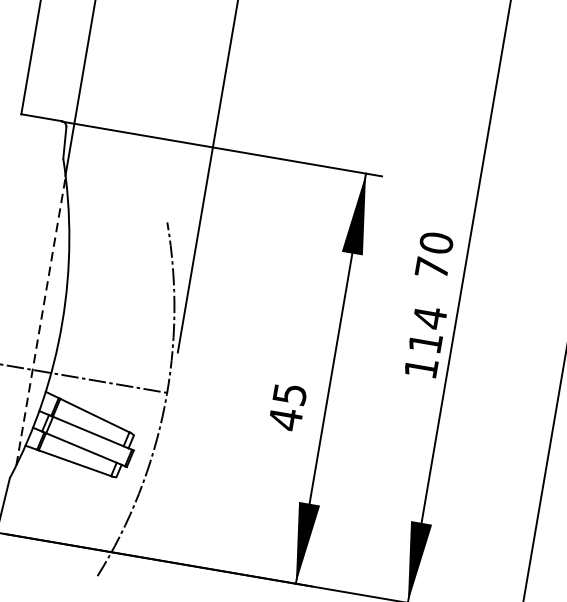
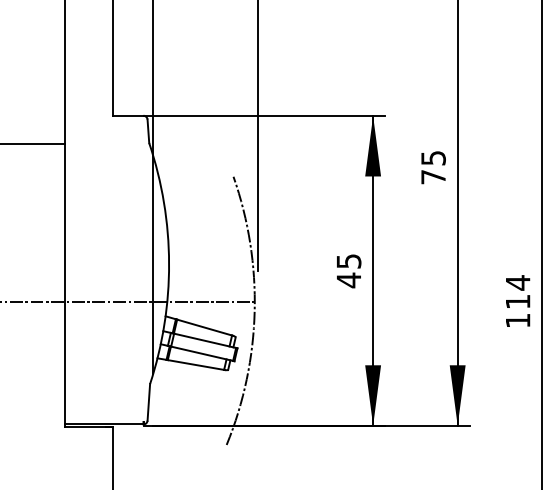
text: (436, 242) -> (433, 157), 70 -> 75
line: (41, 320) -> (153, 264), dashed -> solid
text: (426, 341) -> (518, 300), moved
text: (288, 407) -> (349, 271), moved

